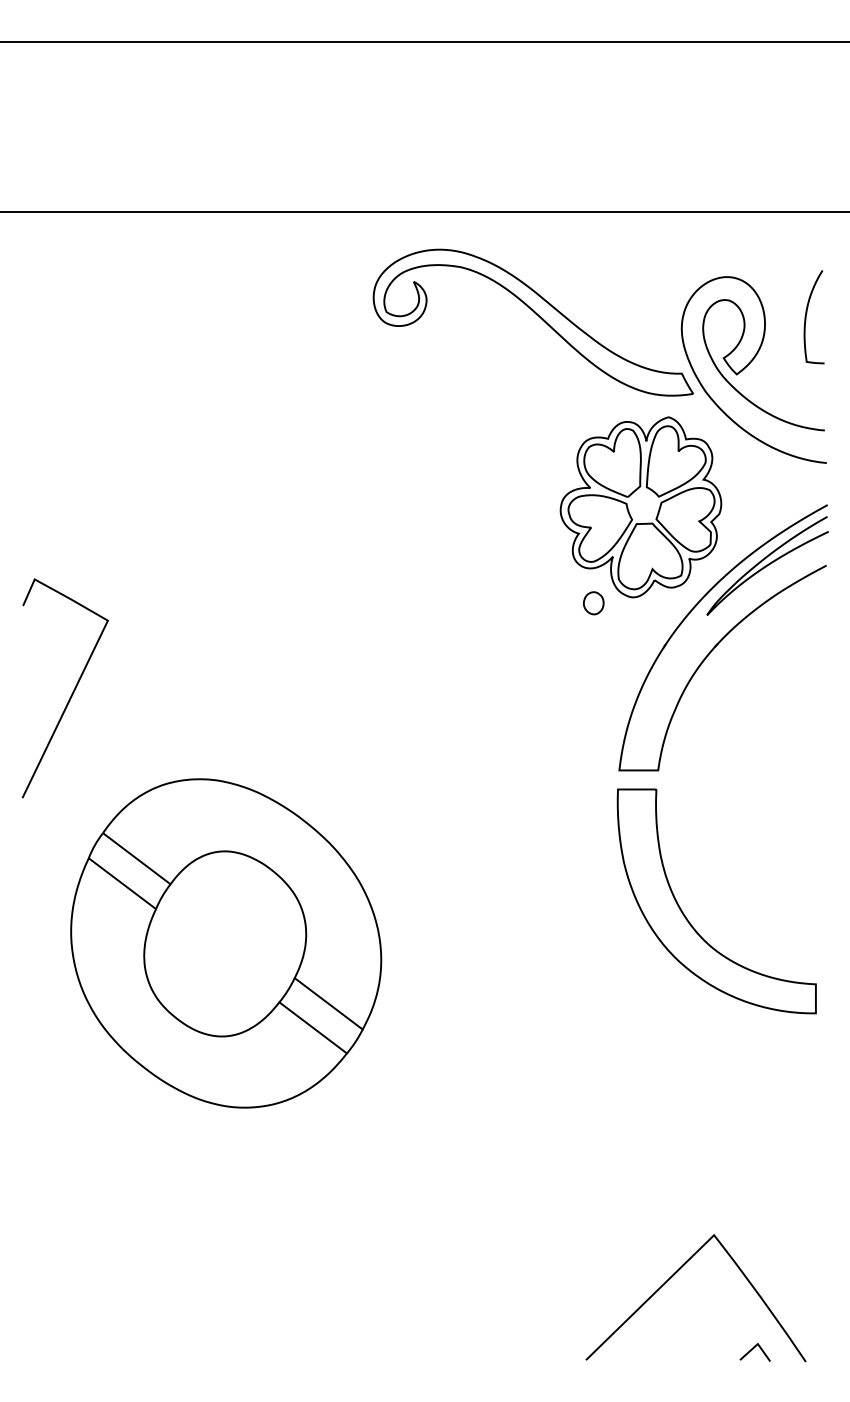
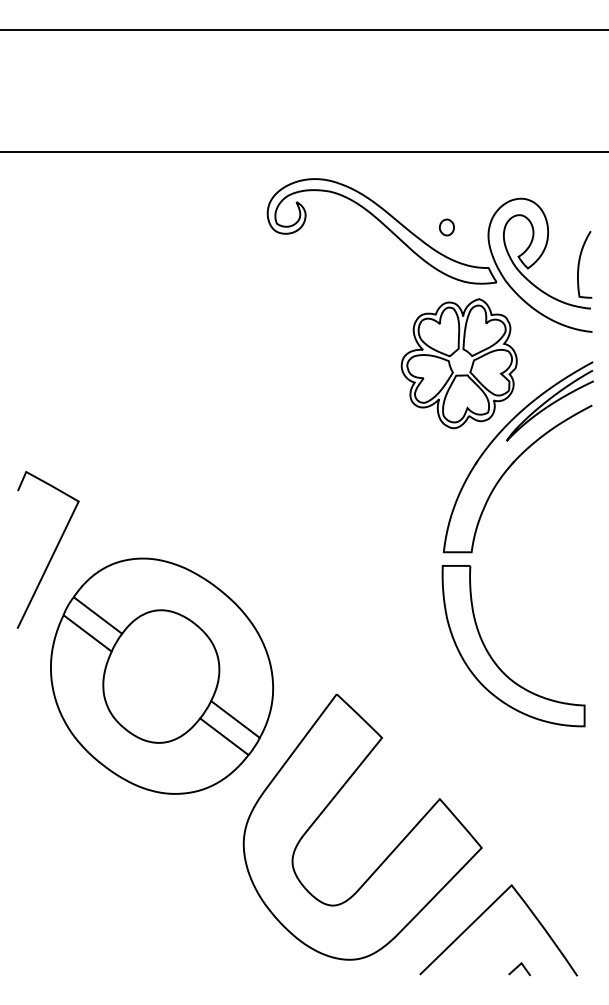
curve: (806, 317) -> (579, 264), moved
part: (593, 603) -> (446, 227), moved
curve: (72, 691) -> (53, 552), moved
part: (545, 1189) -> (390, 852), added
curve: (752, 1350) -> (517, 967), moved

